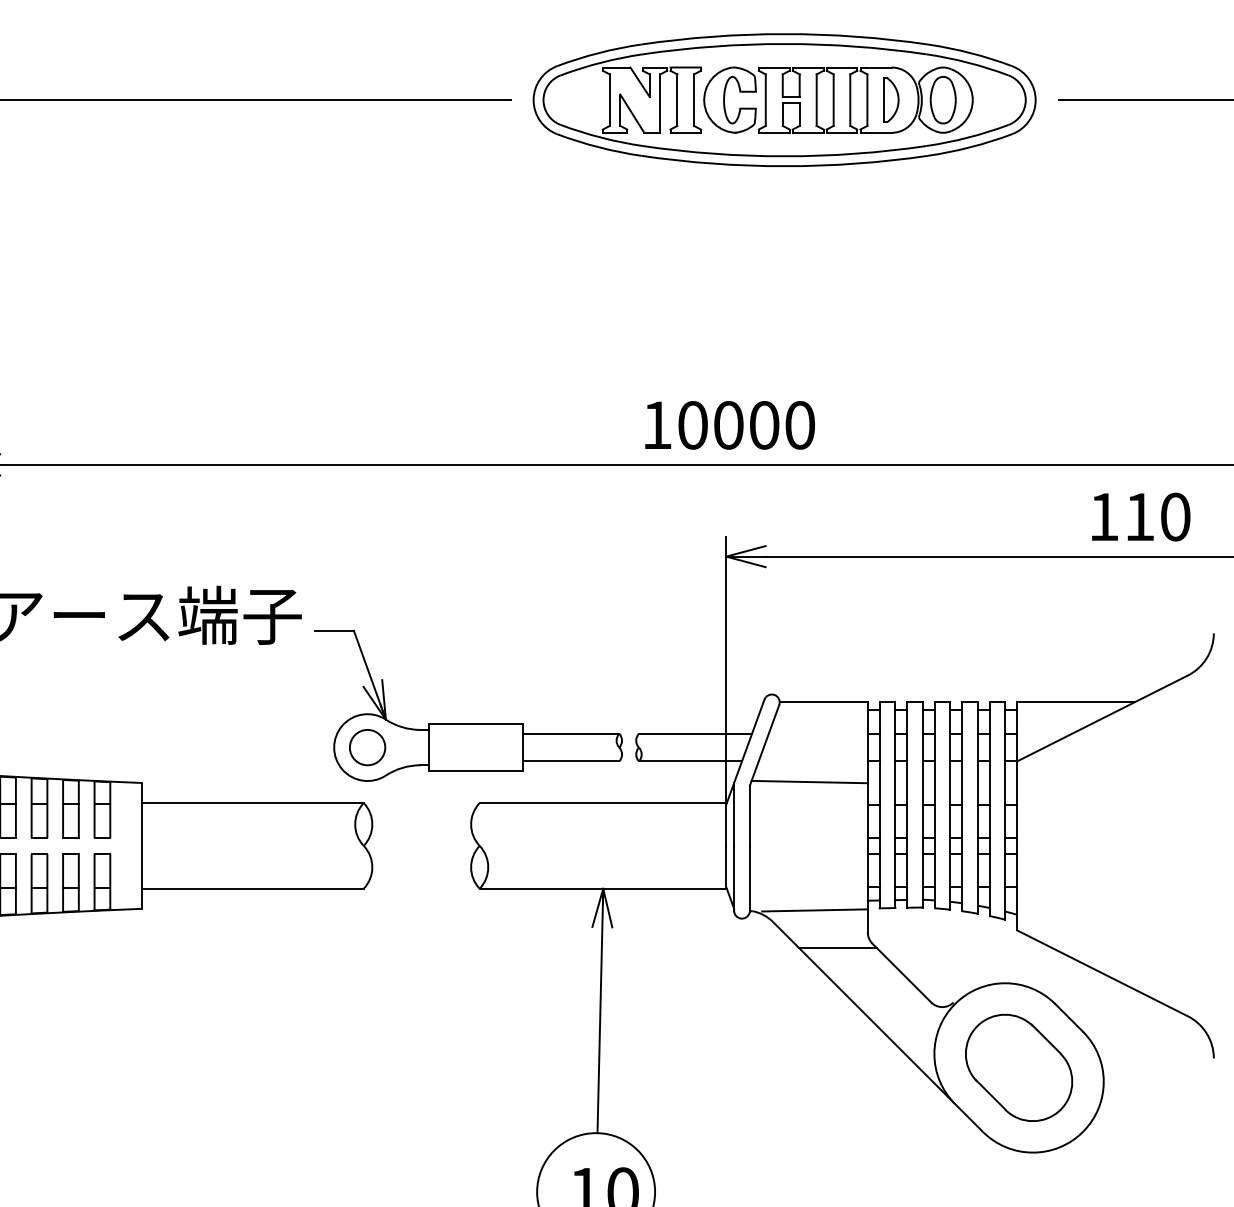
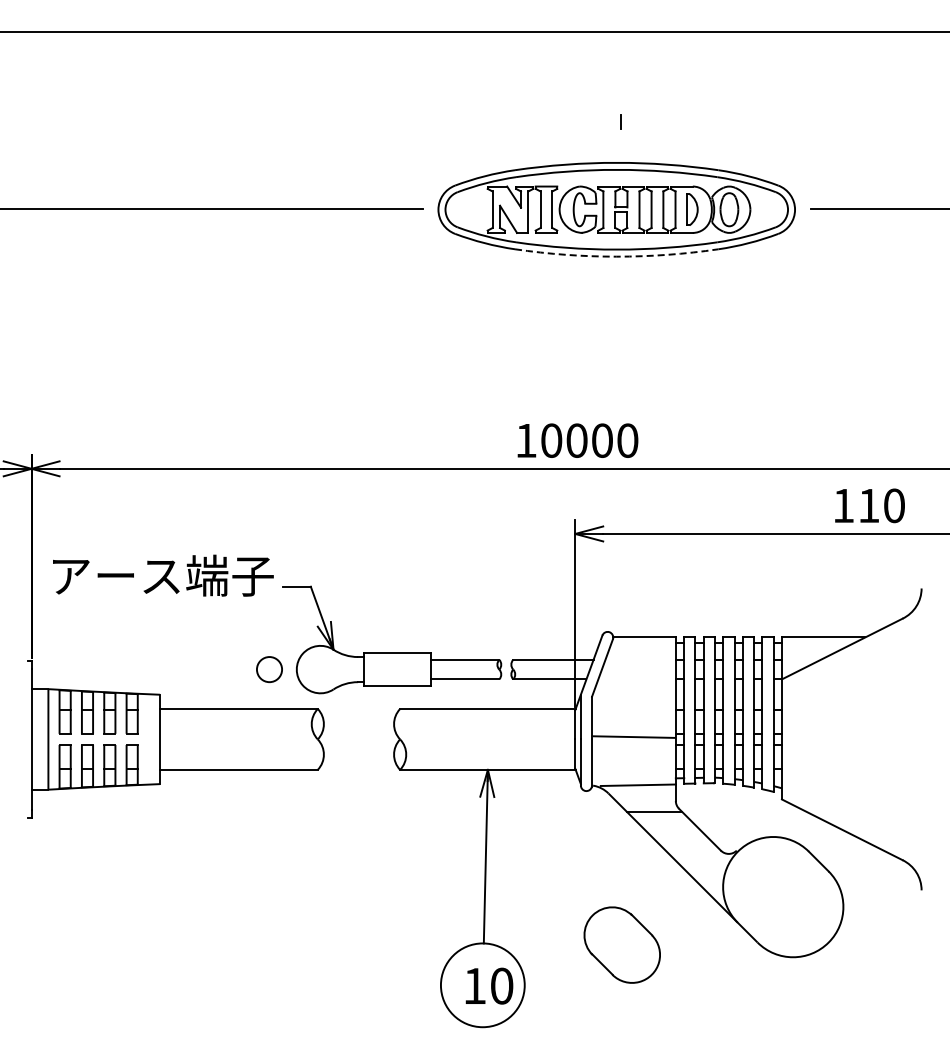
arc: (784, 165) -> (616, 256), solid -> dashed
circle: (367, 747) -> (269, 669), moved
line: (809, 781) -> (633, 736), moved
part: (1017, 1067) -> (621, 944), moved

